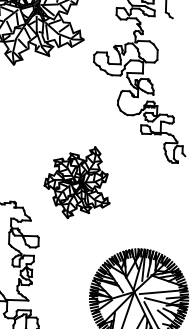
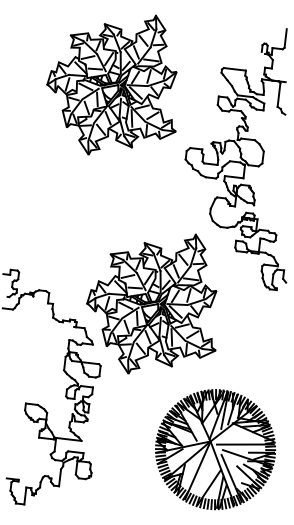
part: (76, 182) -> (151, 303), size x1.67

